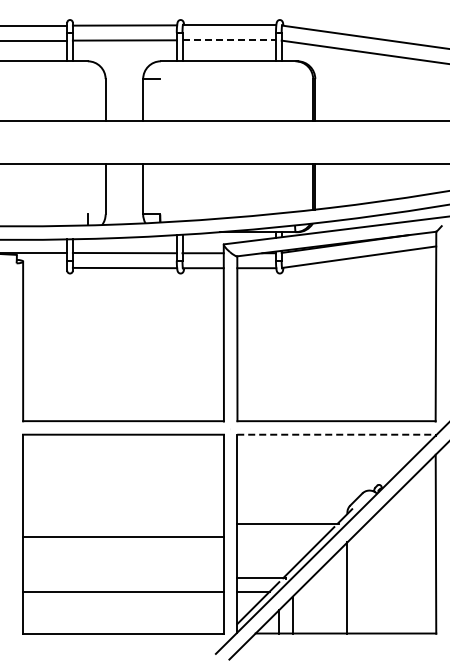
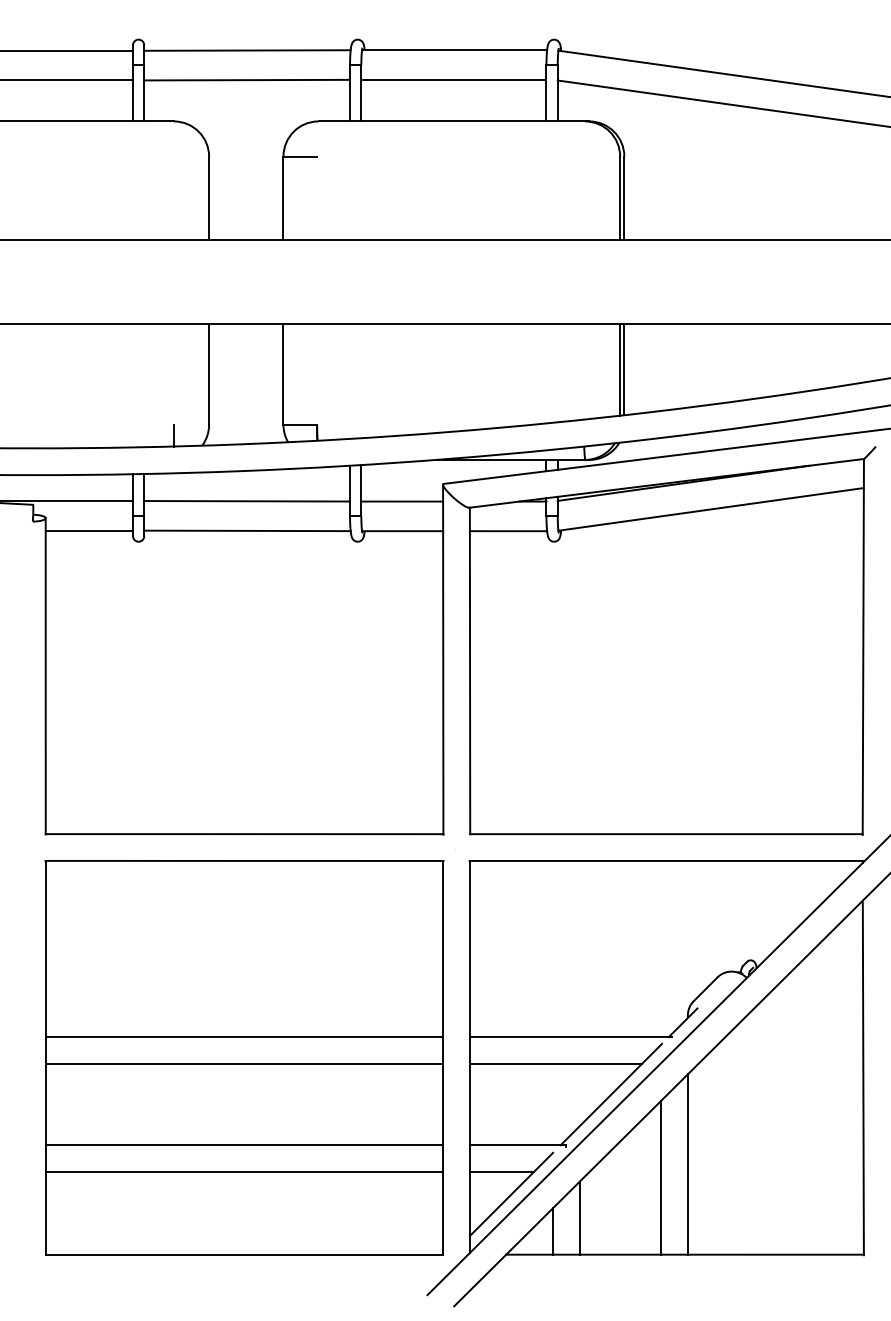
line: (229, 40) -> (454, 80), dashed -> solid
line: (45, 267) -> (90, 529), added
line: (336, 434) -> (666, 860), dashed -> solid
line: (123, 523) -> (244, 1036), added
line: (280, 537) -> (555, 1064), added
line: (123, 578) -> (244, 1145), added
line: (333, 594) -> (660, 1177), added

